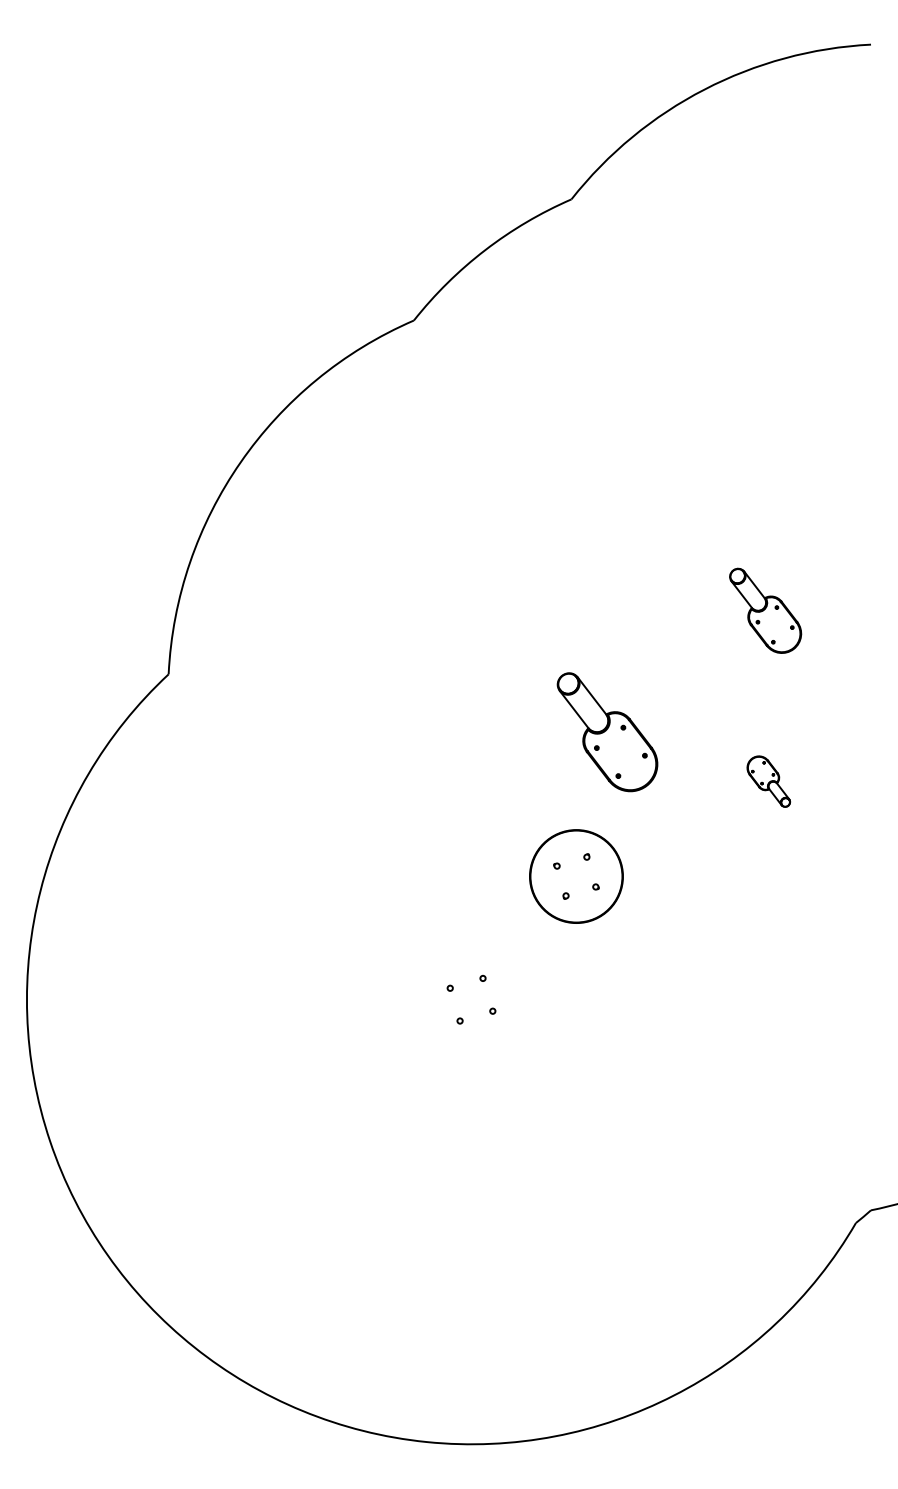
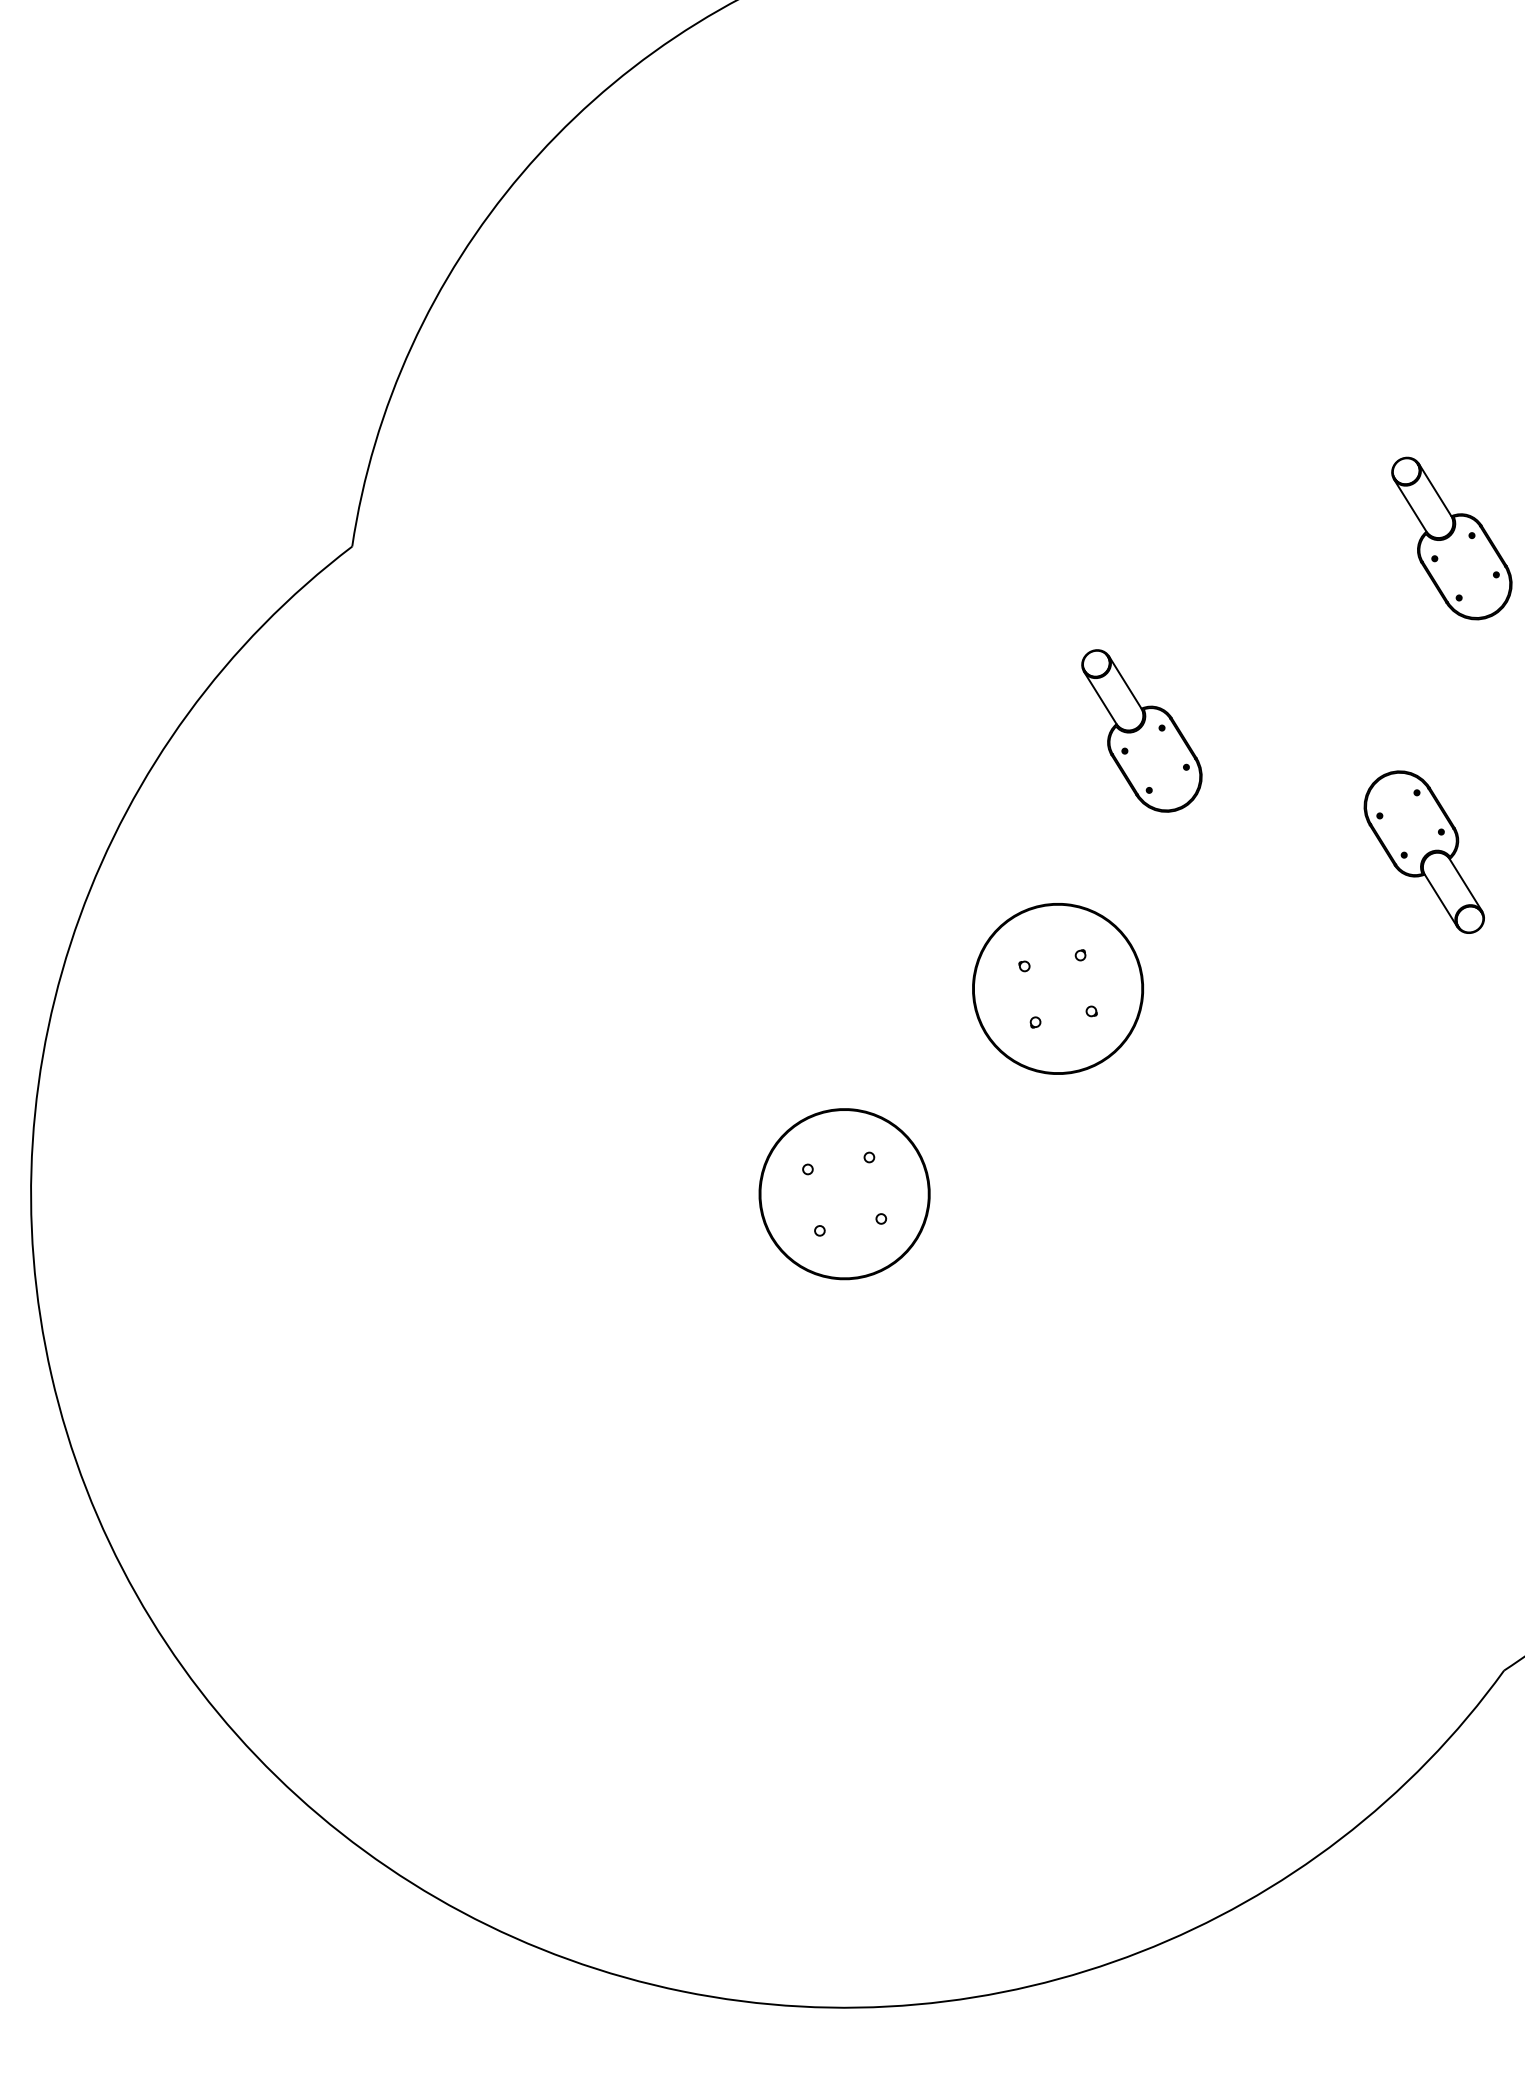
part: (607, 732) -> (1140, 732), size x0.71
part: (768, 781) -> (1425, 850), size x1.67
circle: (471, 999) -> (844, 1193), added

